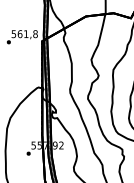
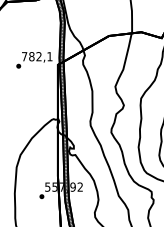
text: (24, 33) -> (37, 56), 561,8 -> 782,1

